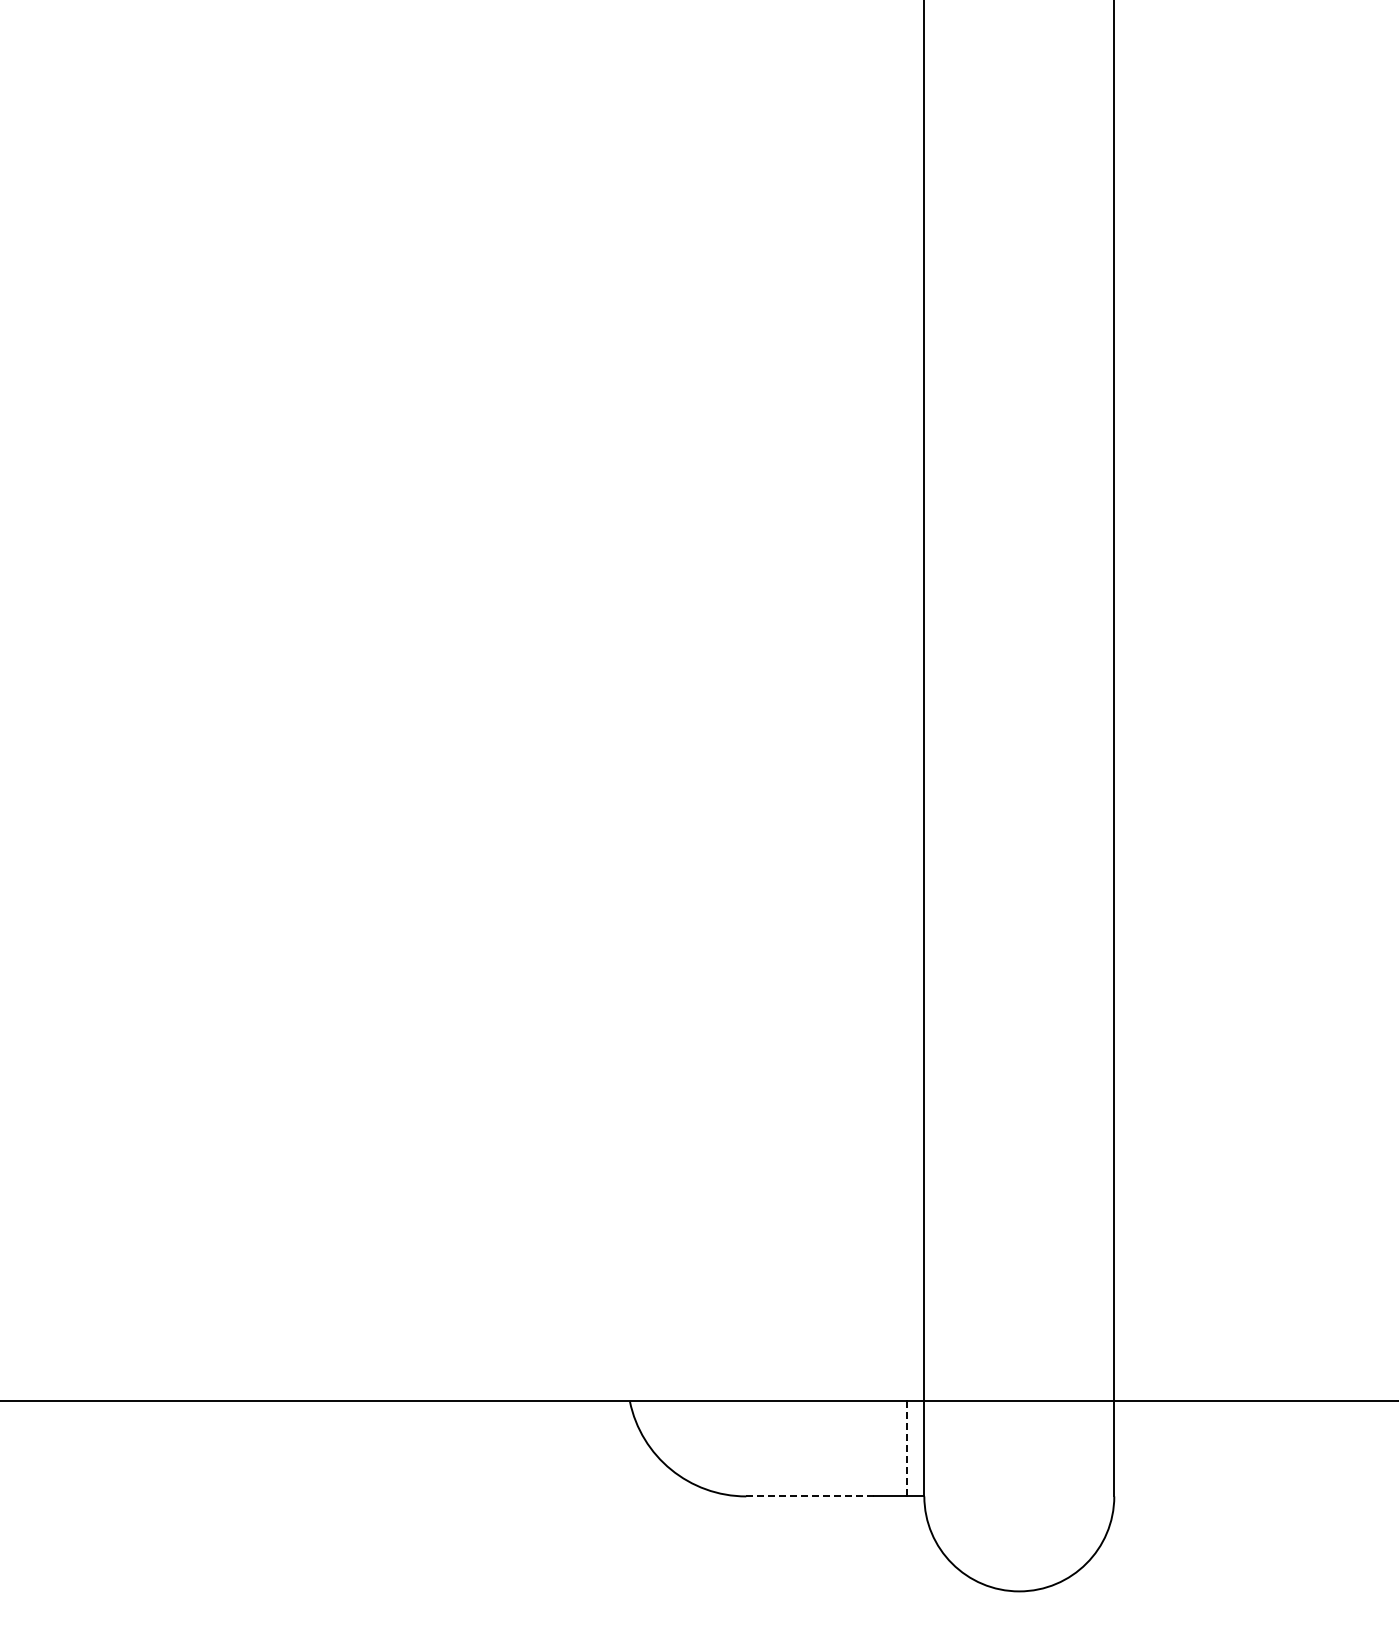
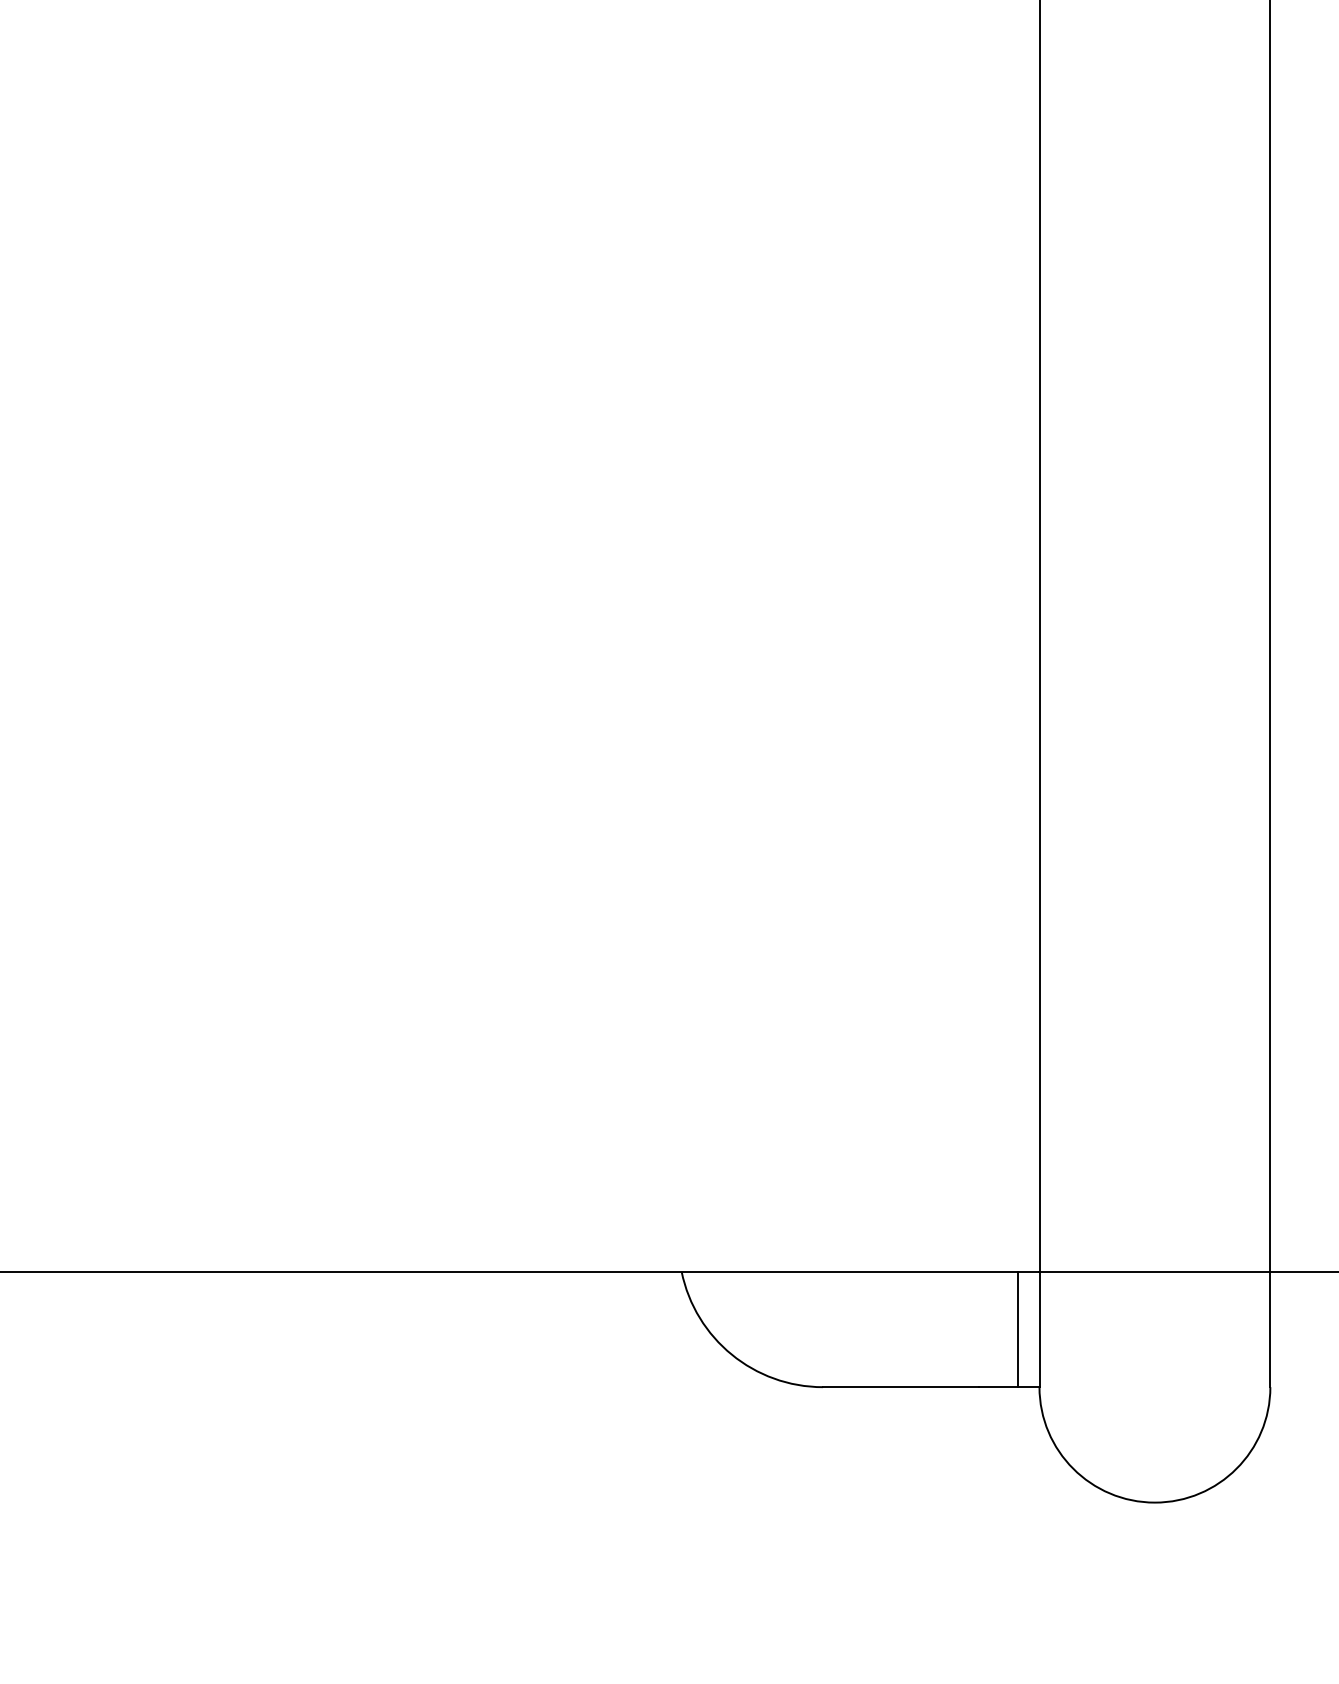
line: (906, 1448) -> (1017, 1328), dashed -> solid
line: (809, 1496) -> (899, 1387), dashed -> solid

